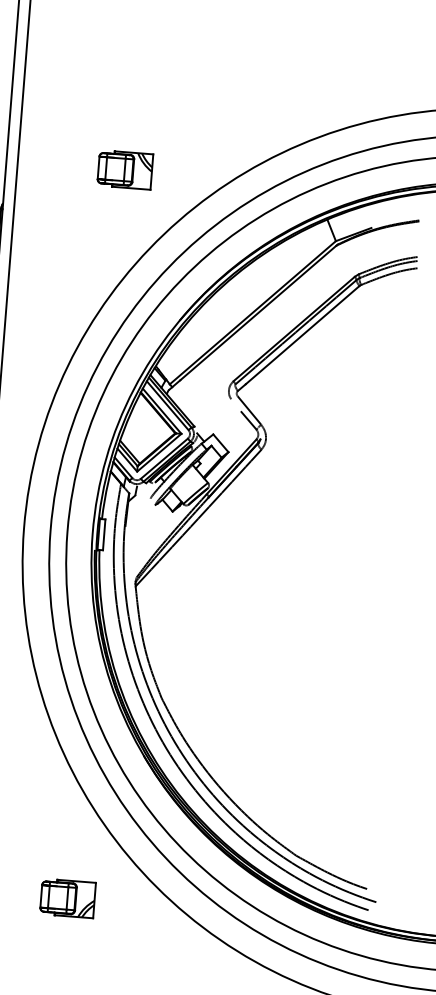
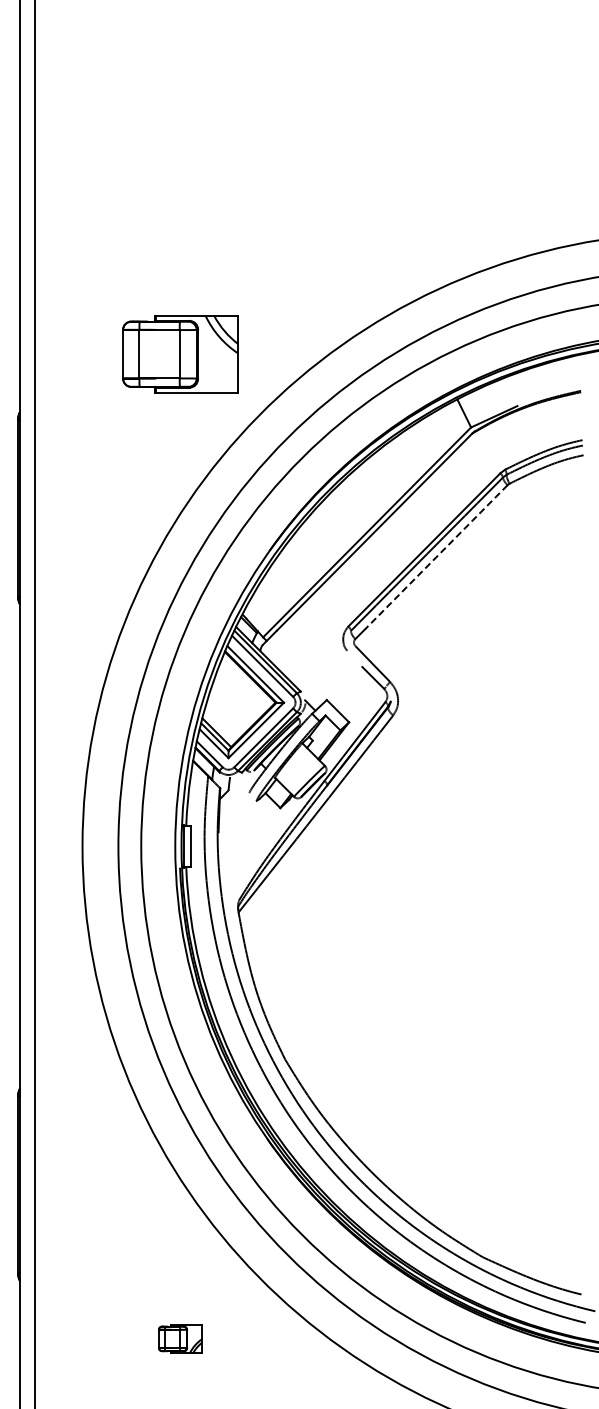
part: (125, 169) -> (180, 353), size x1.6
line: (302, 335) -> (436, 557), solid -> dashed
part: (67, 898) -> (180, 1338), size x0.6

